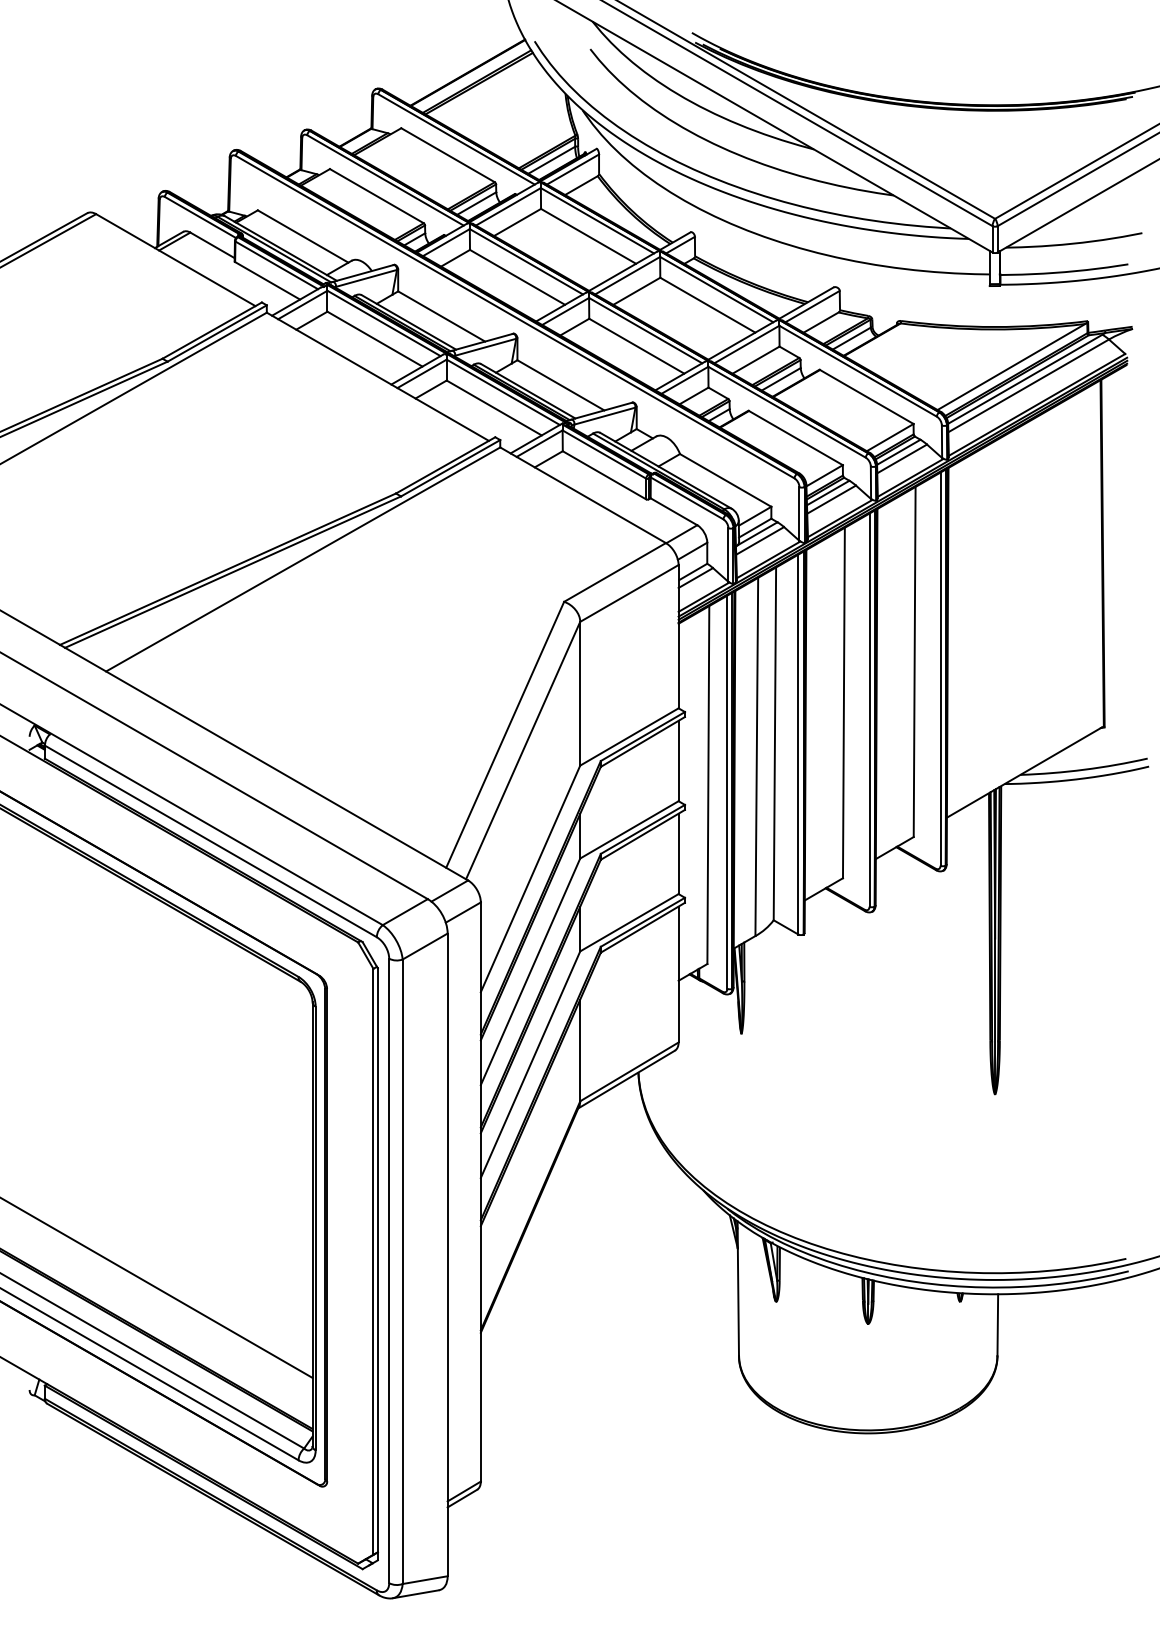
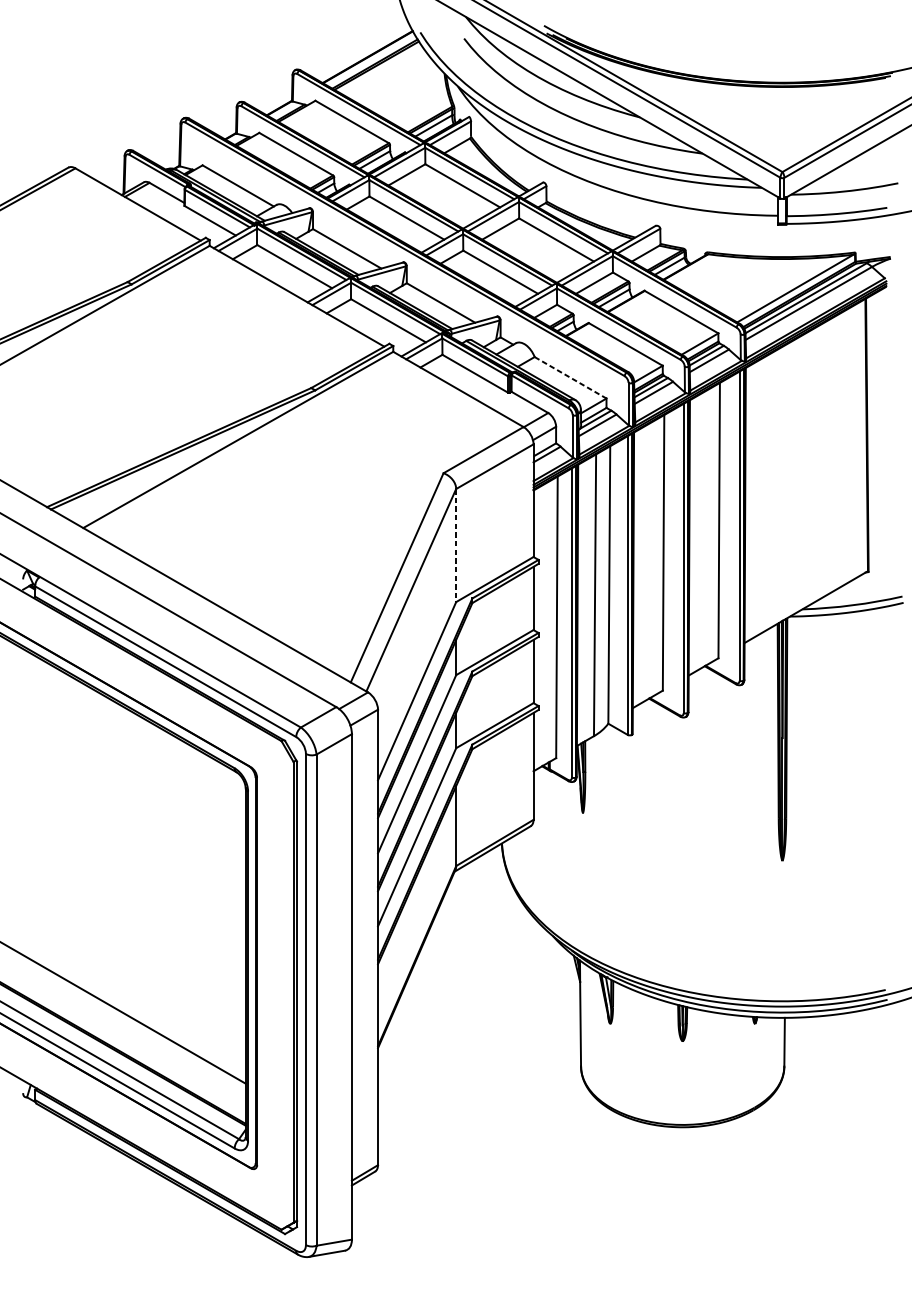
line: (725, 480) -> (570, 377), solid -> dashed
line: (580, 693) -> (456, 545), solid -> dashed

